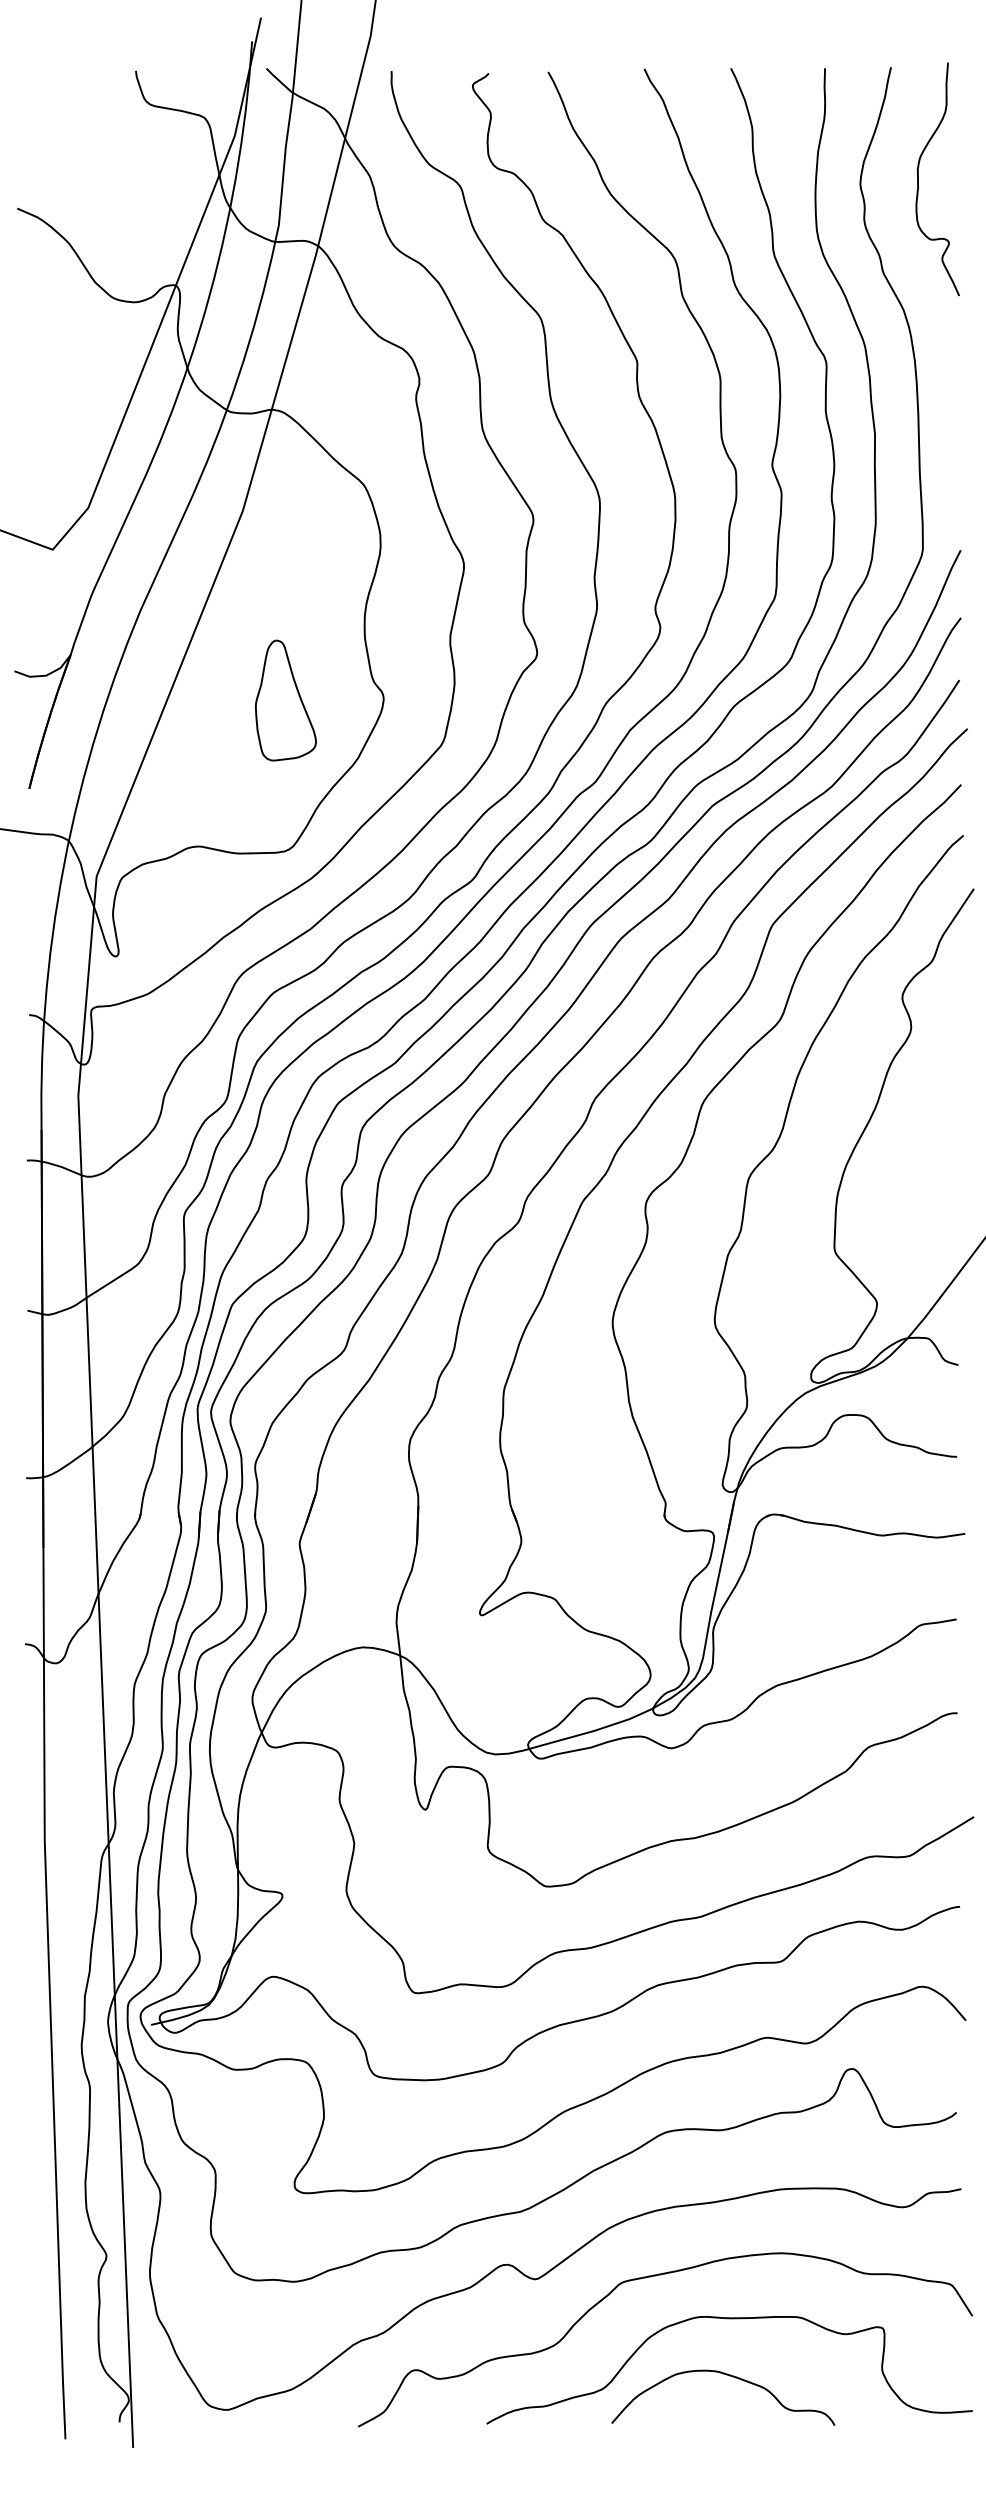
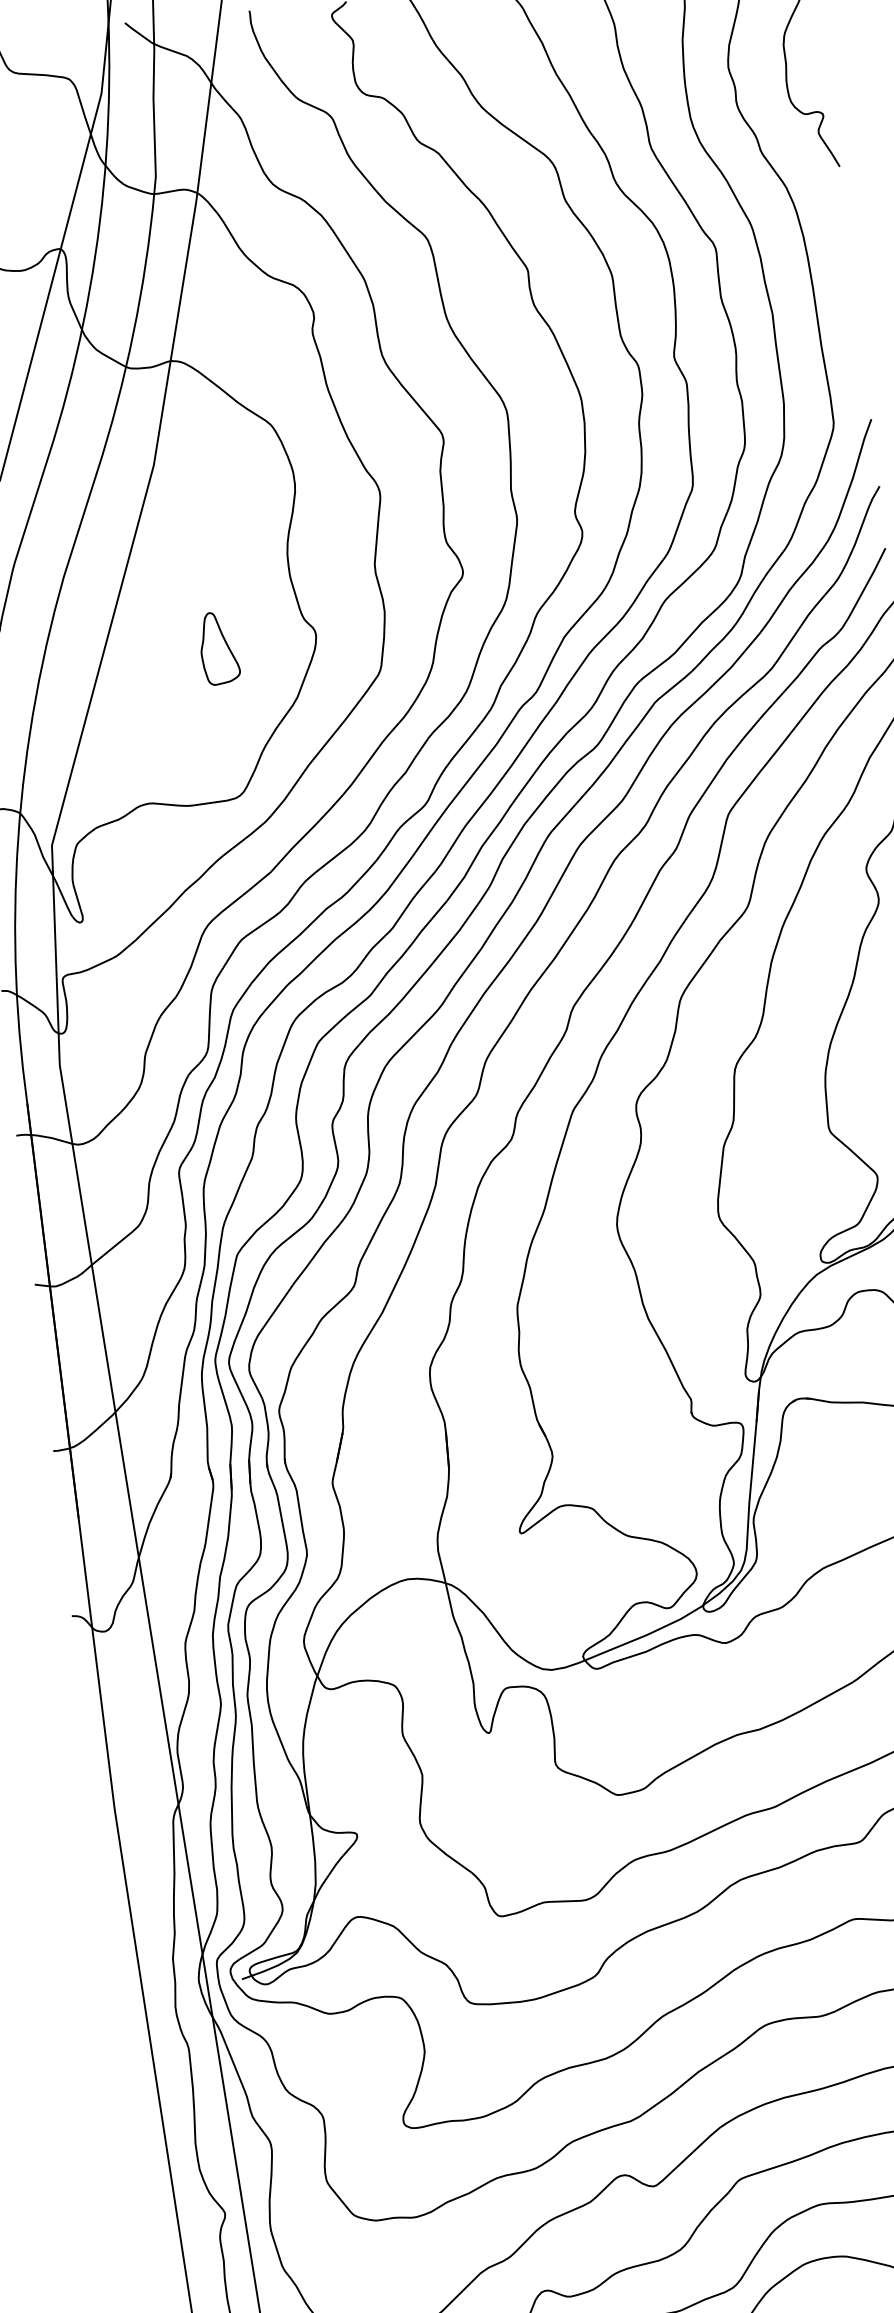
part: (285, 700) -> (218, 648), size x0.6

